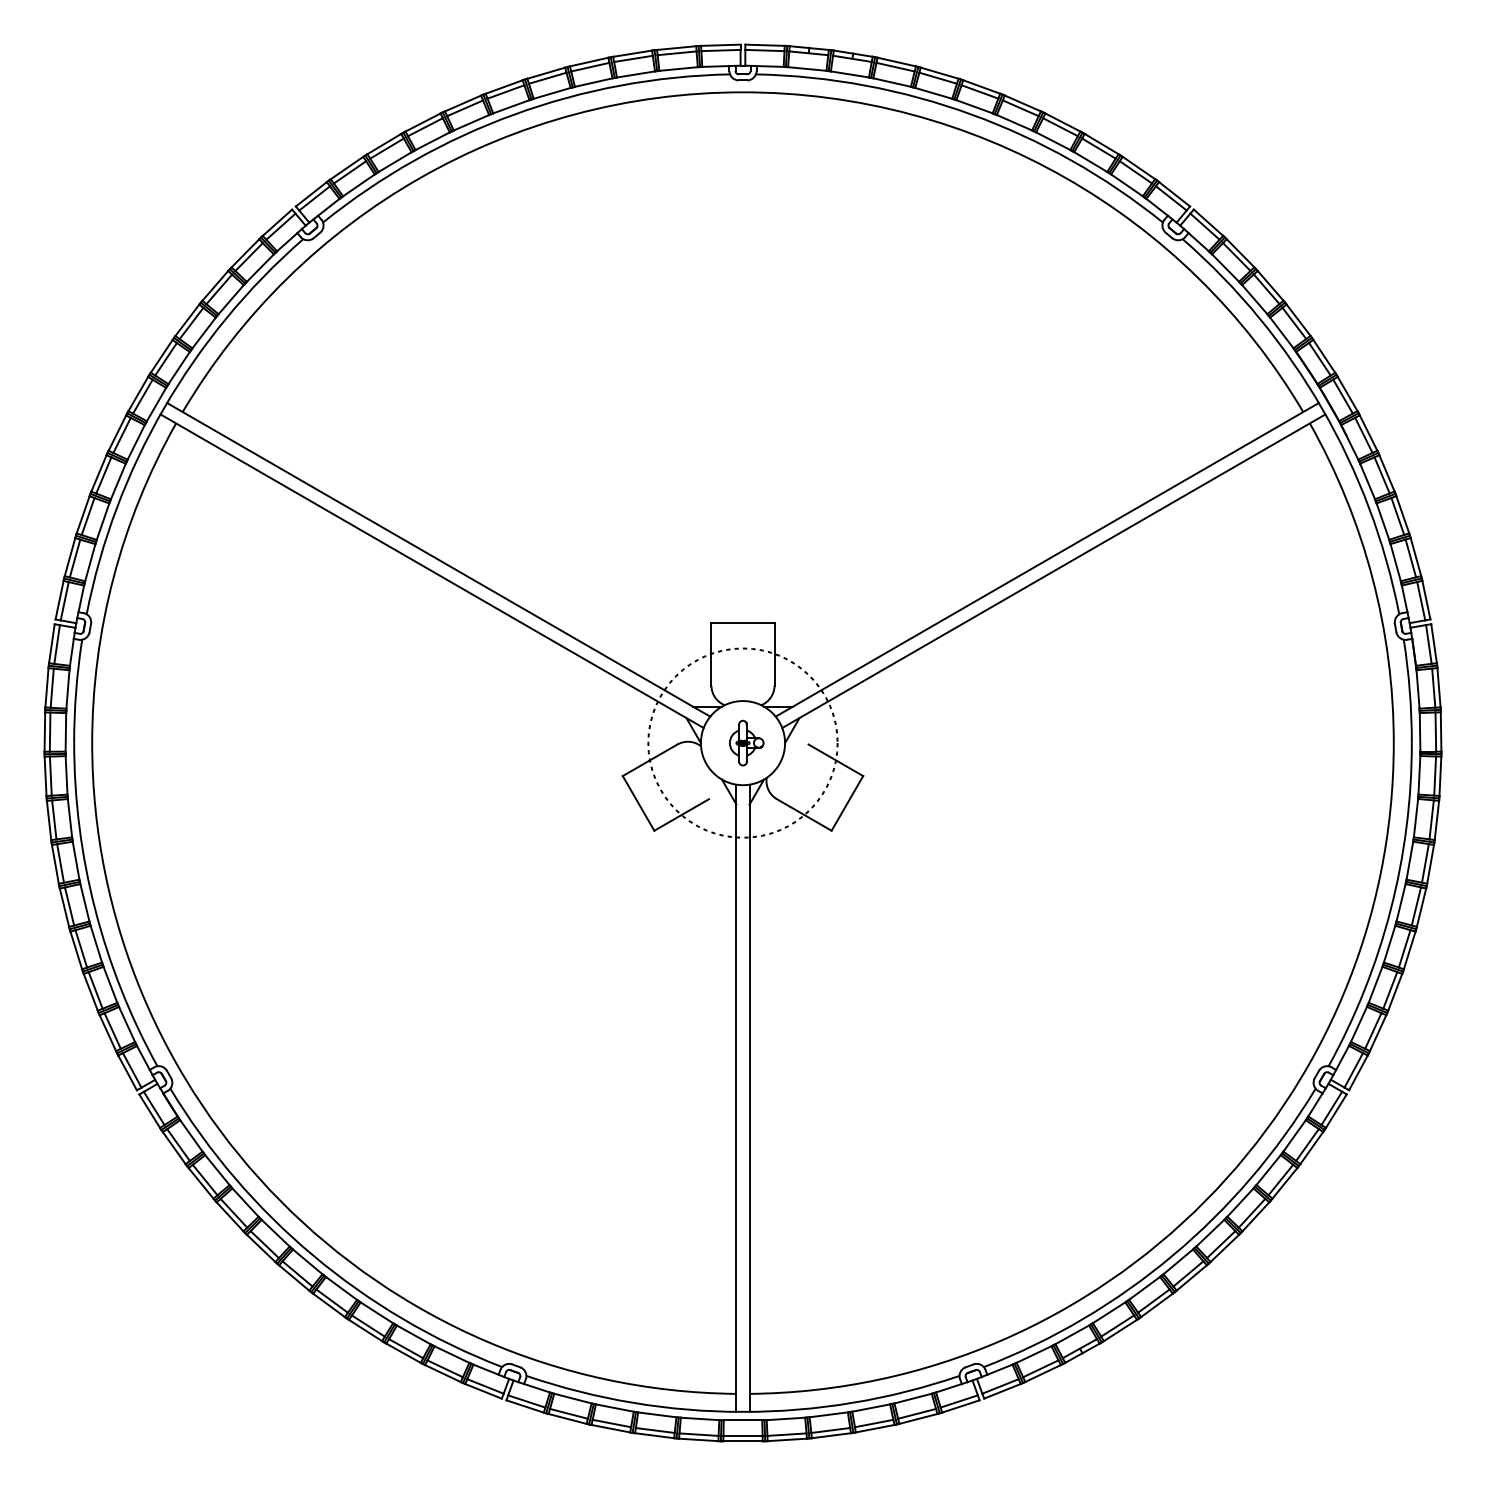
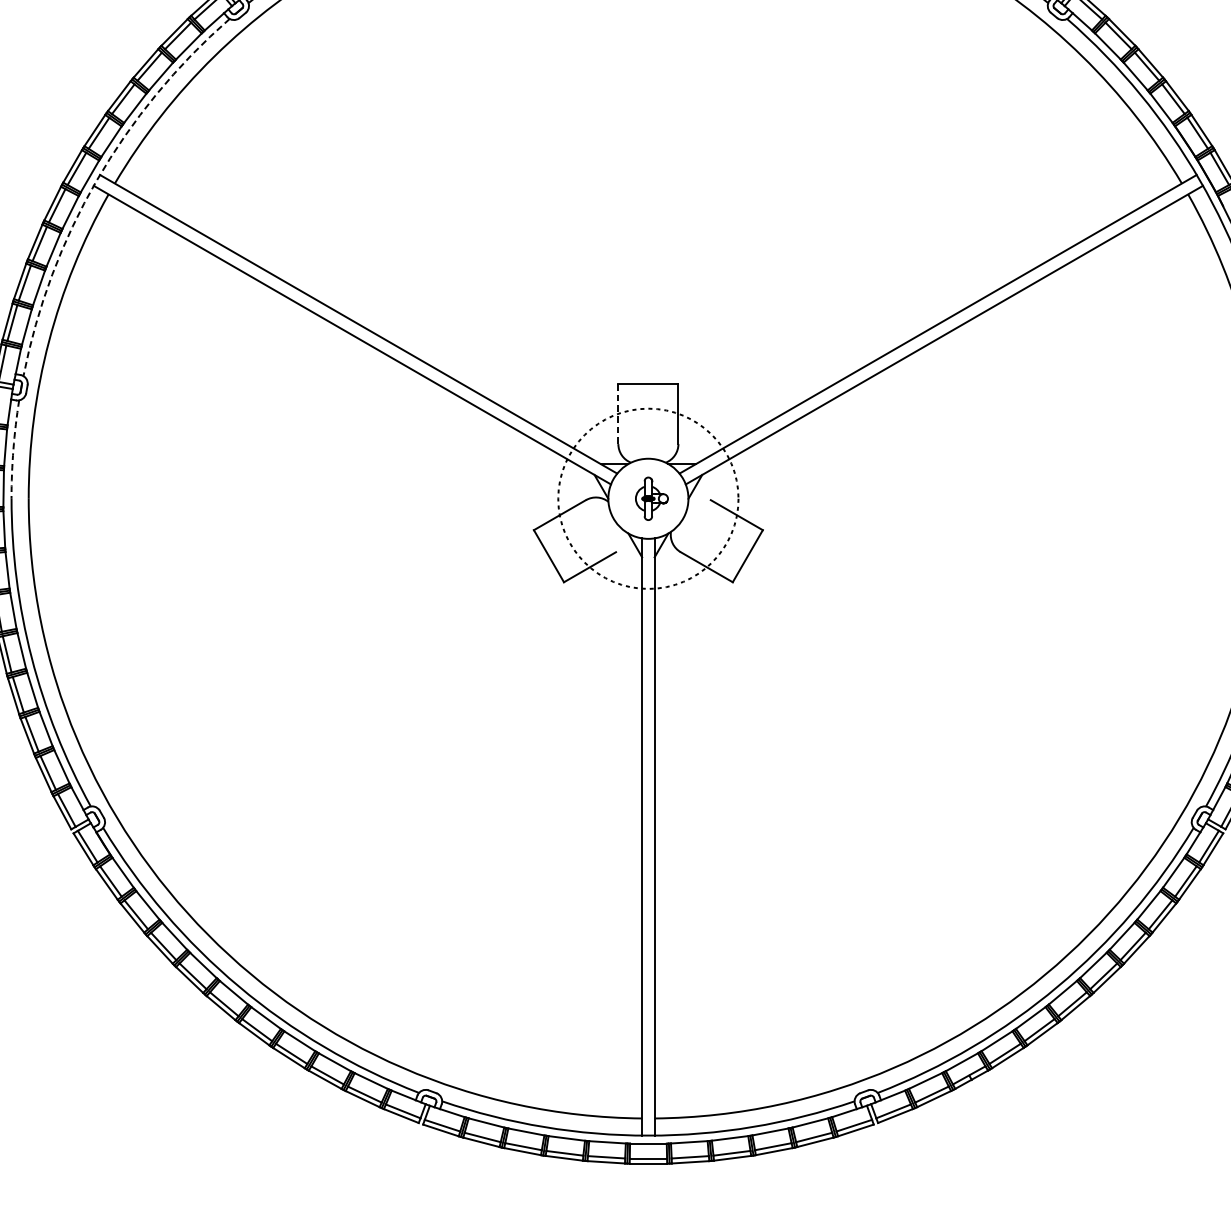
arc: (163, 408) -> (96, 180), solid -> dashed
line: (711, 654) -> (618, 414), solid -> dashed
arc: (76, 691) -> (13, 449), solid -> dashed

